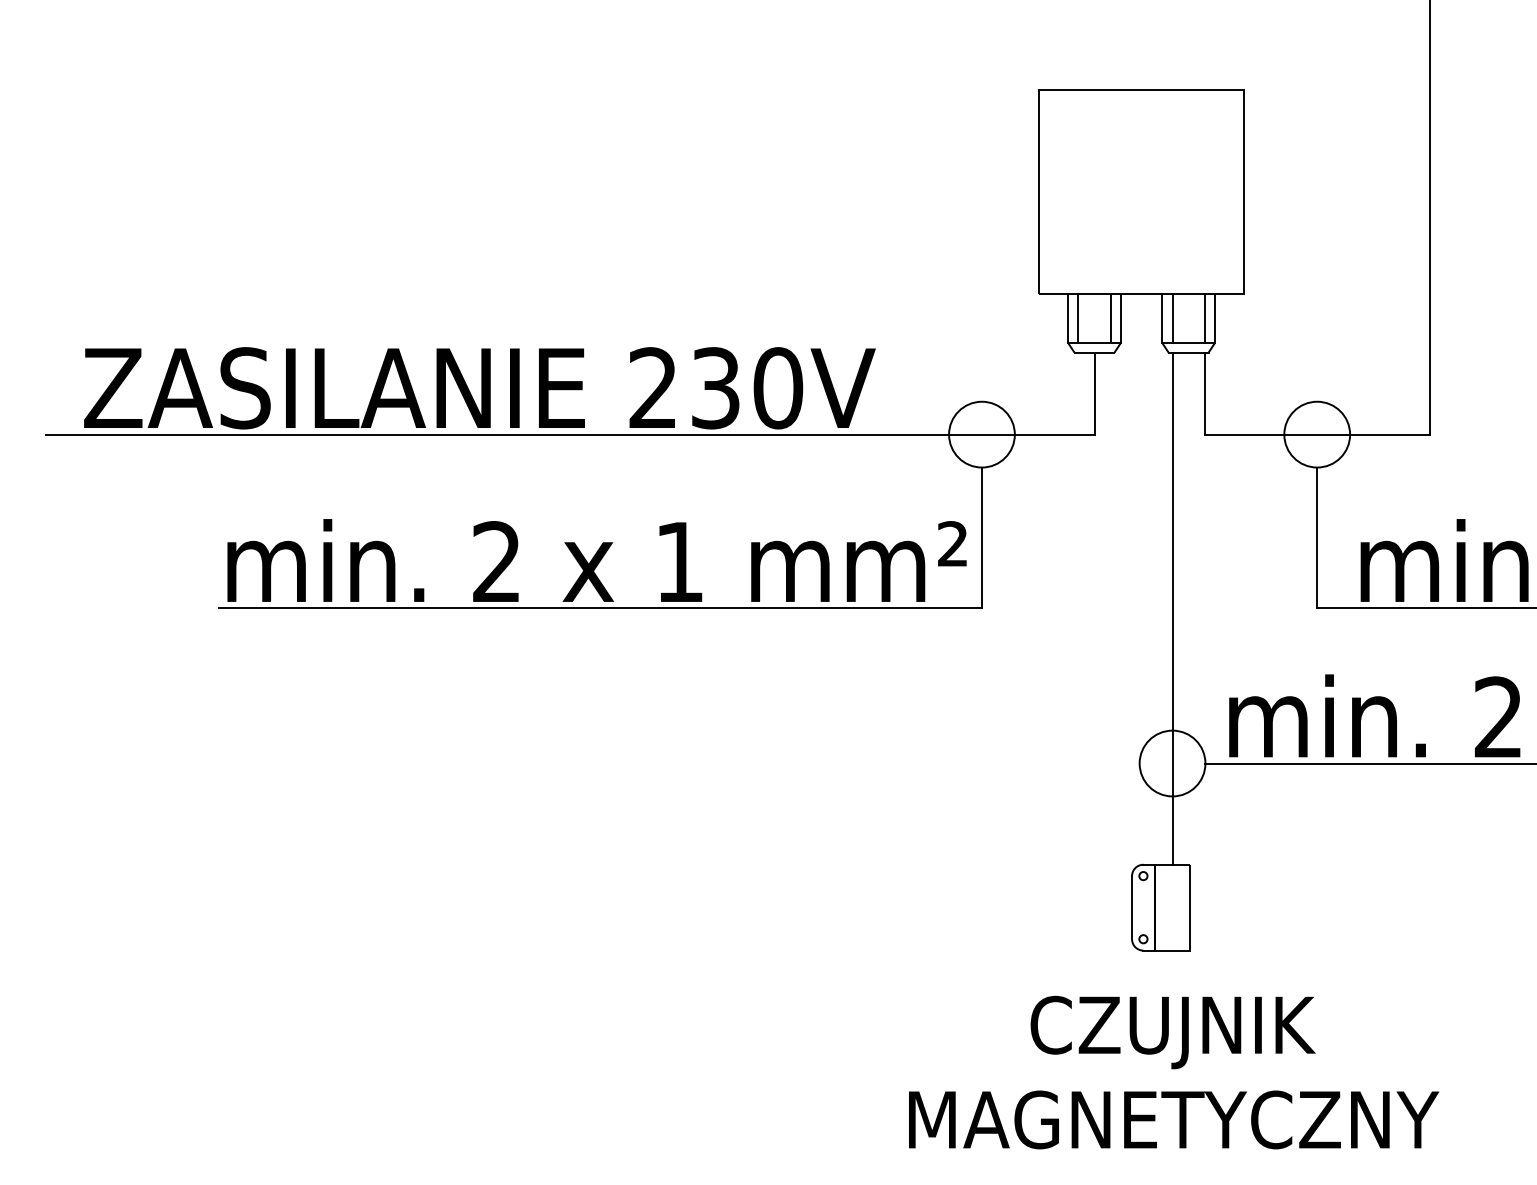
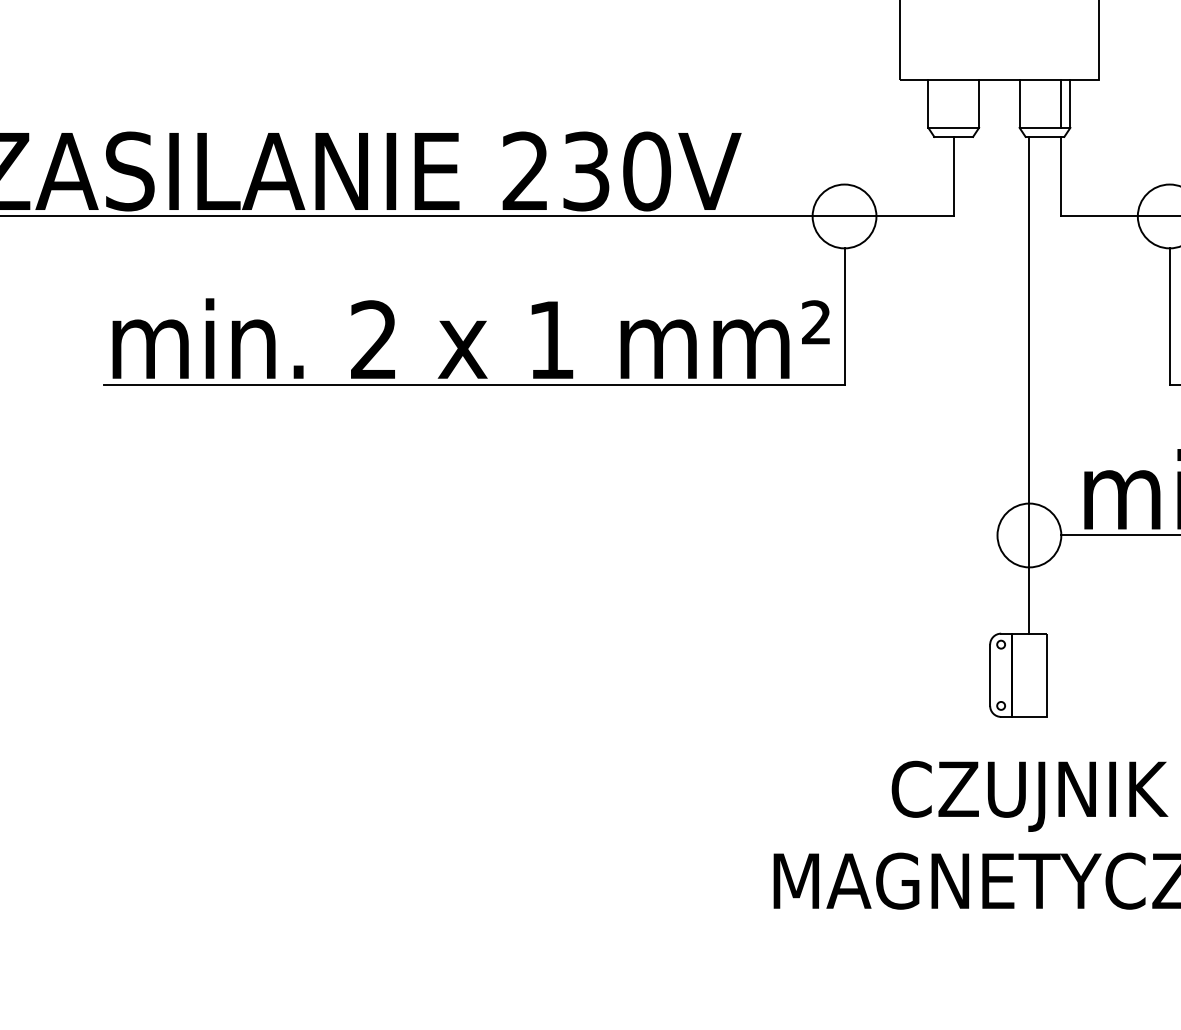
line: (1078, 318) -> (938, 103), removed
line: (1110, 318) -> (969, 103), removed
line: (1172, 318) -> (1029, 103), removed

